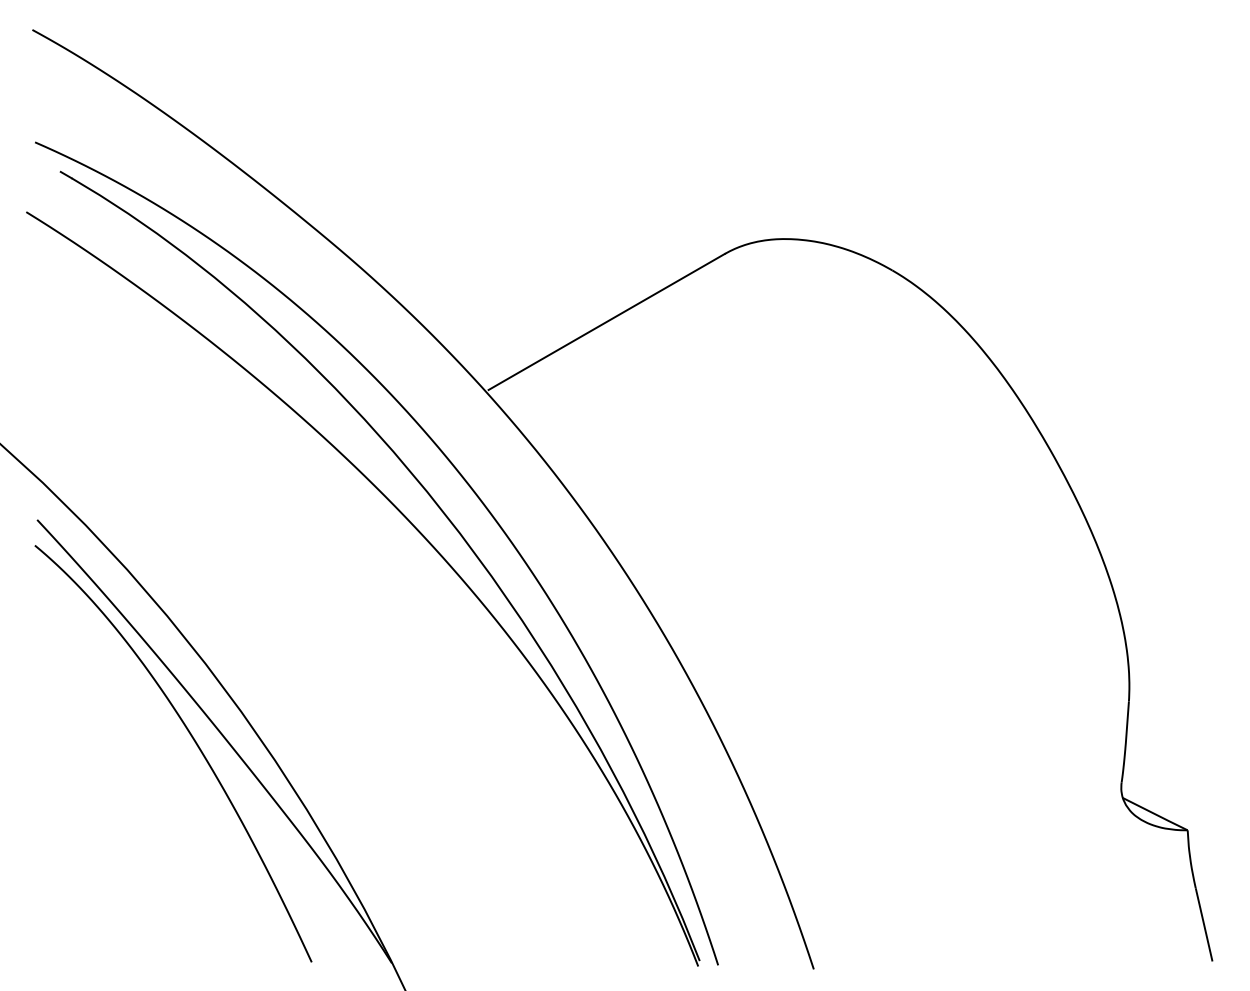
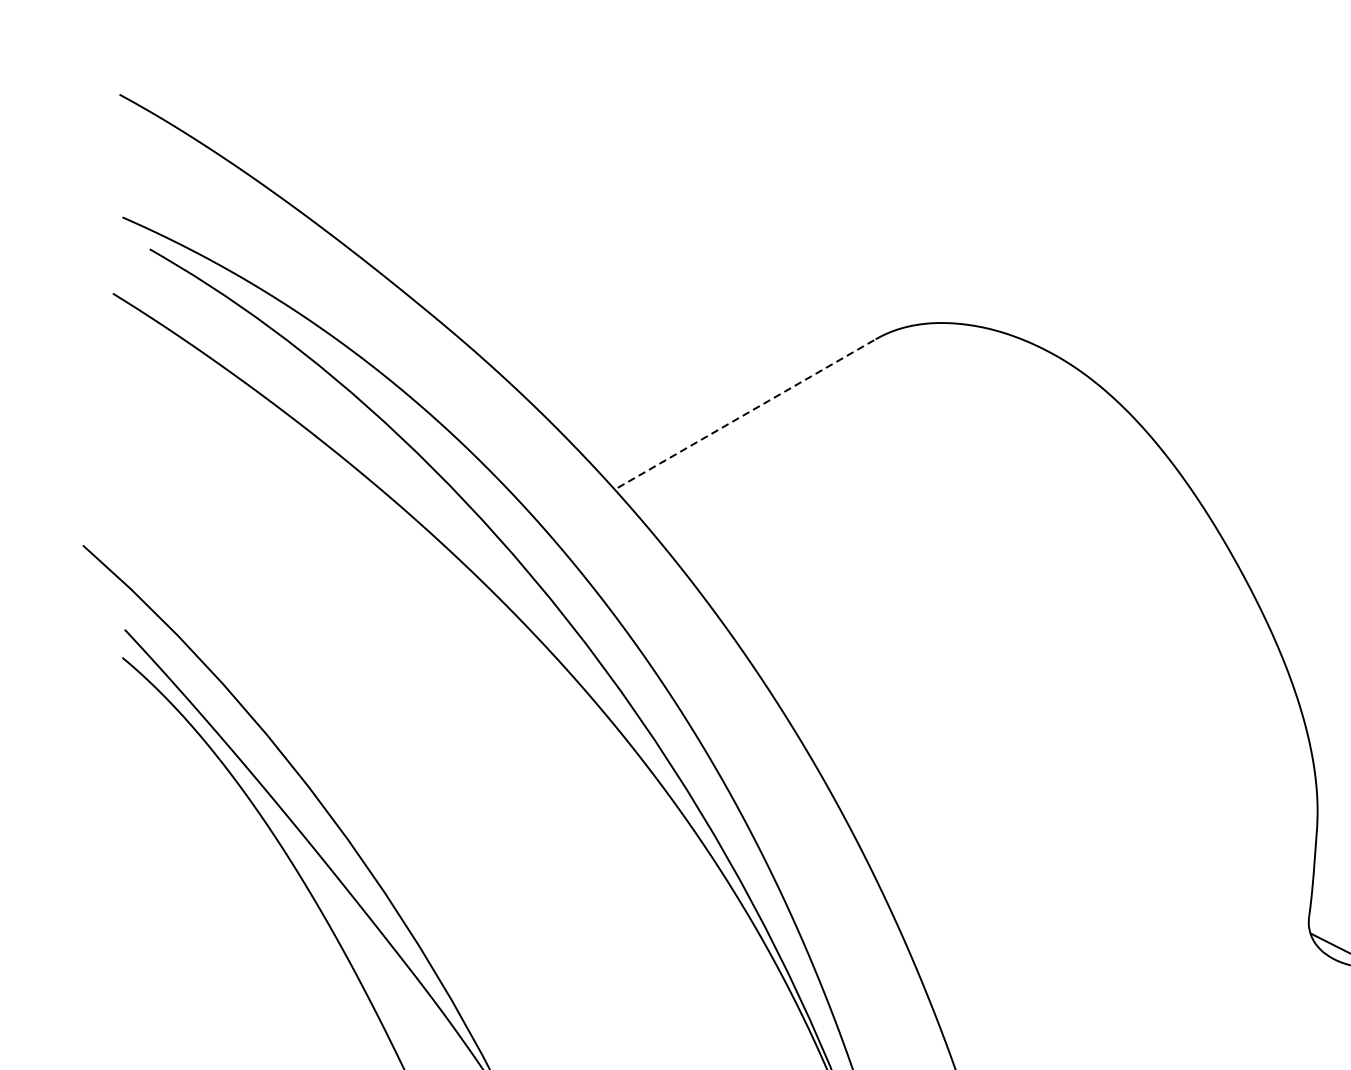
line: (607, 321) -> (747, 413), solid -> dashed

